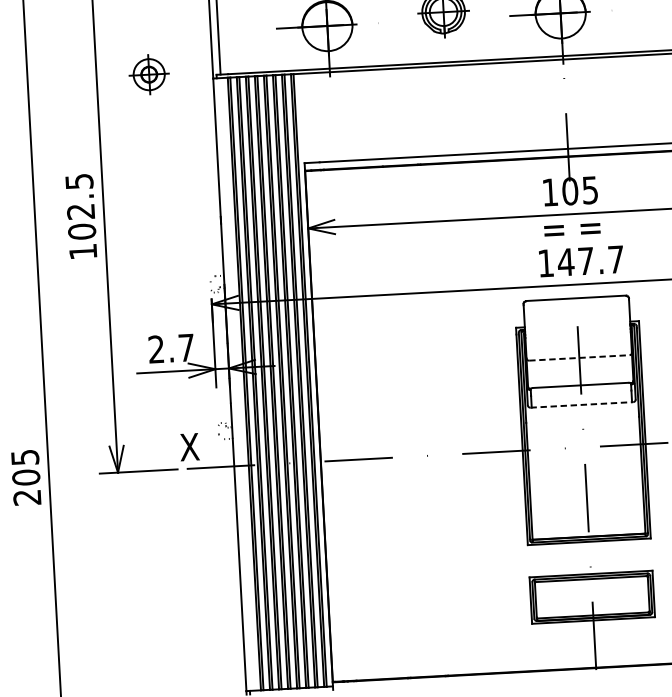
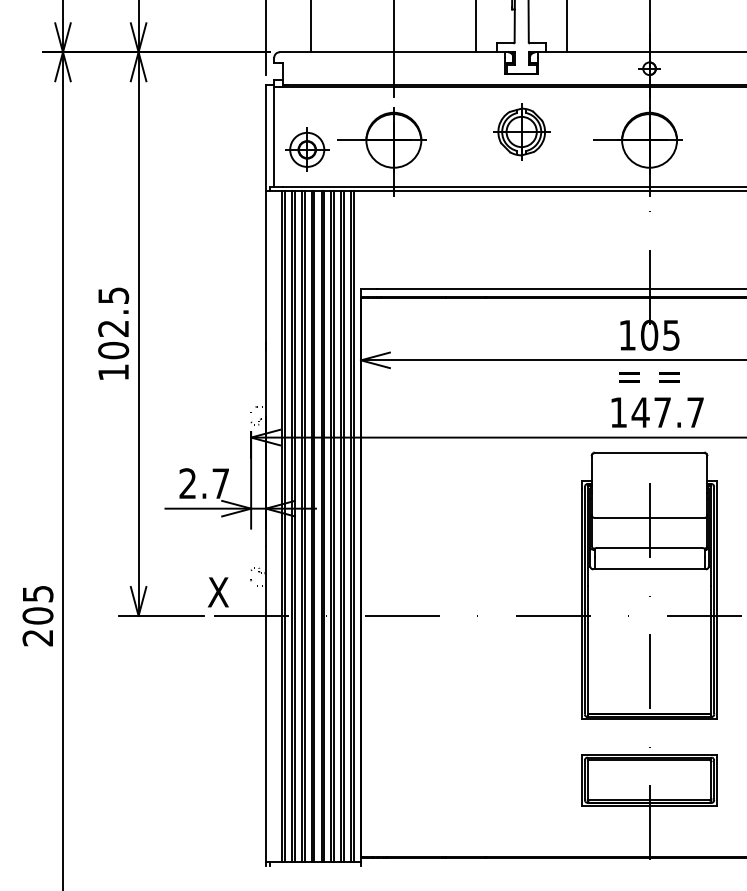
part: (149, 74) -> (307, 149), moved
line: (579, 357) -> (649, 517), dashed -> solid
line: (582, 404) -> (650, 569), dashed -> solid

